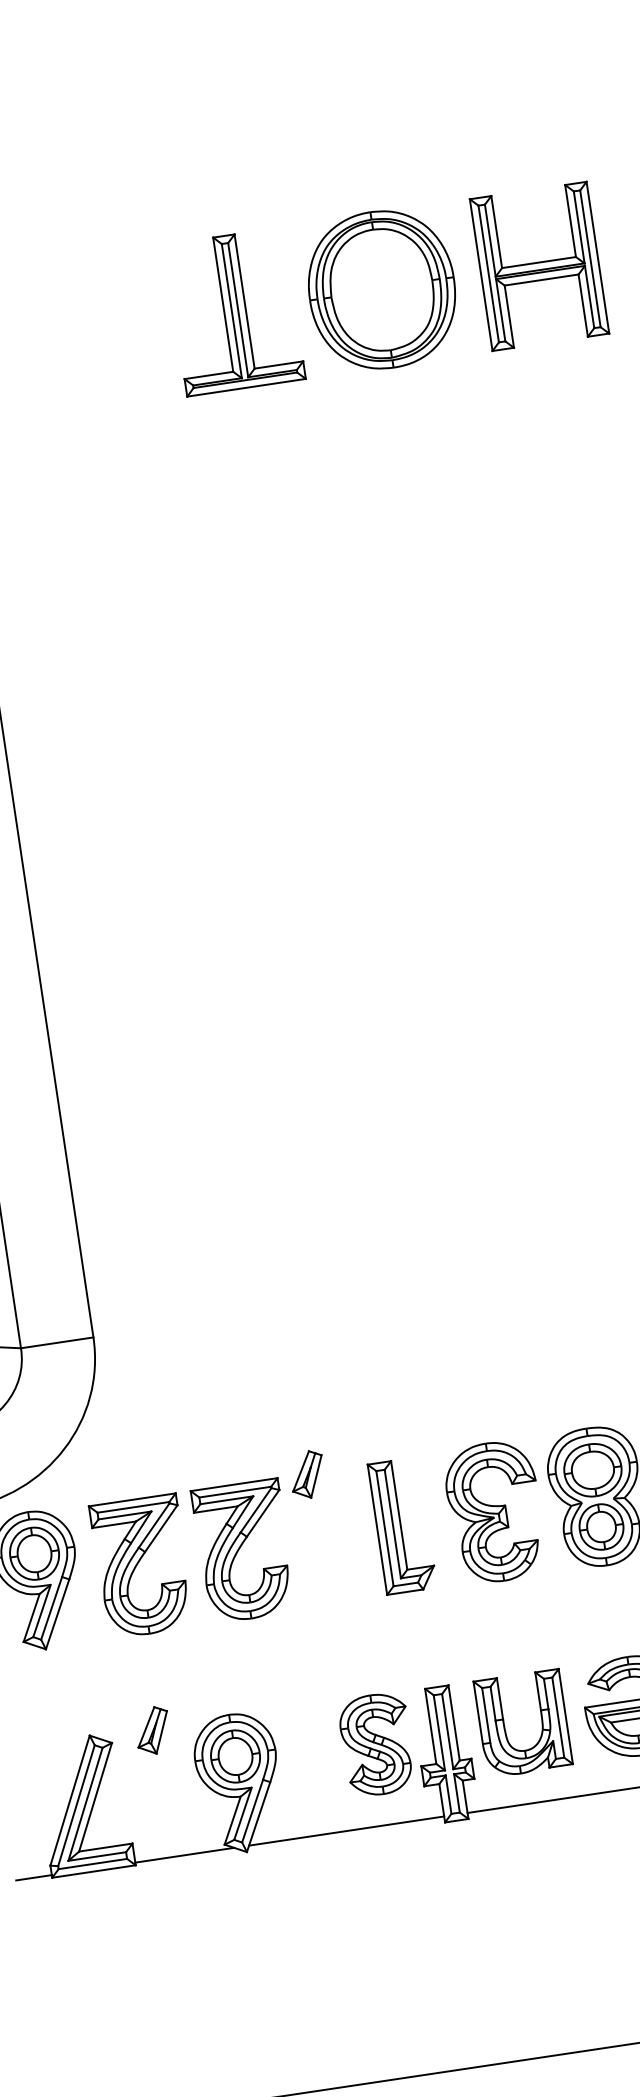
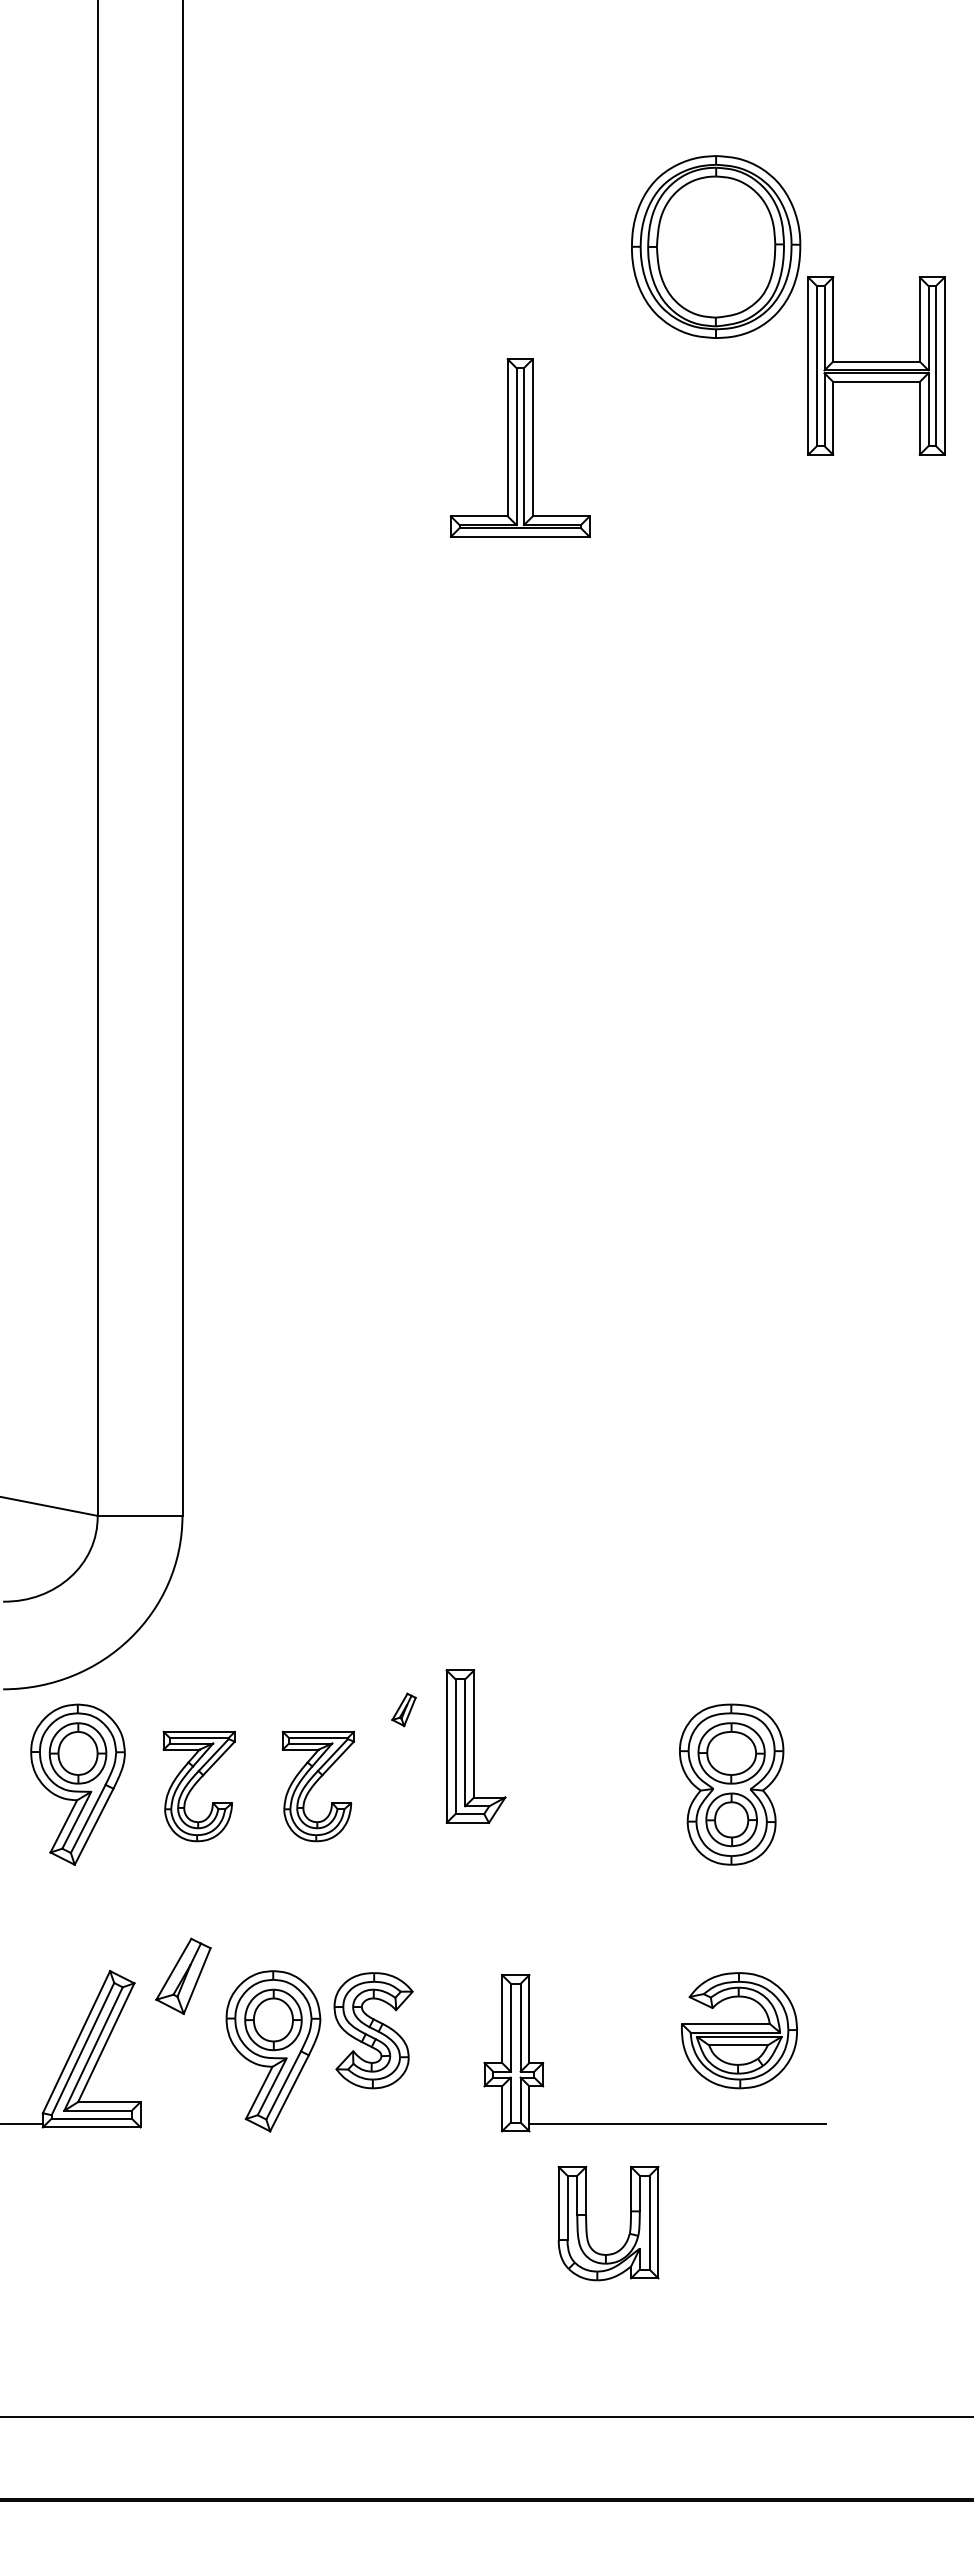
part: (382, 289) -> (716, 246), moved
part: (234, 311) -> (519, 447), moved
part: (306, 1474) -> (403, 1709), size x0.6
part: (495, 1512) -> (612, 1784), removed
part: (402, 1525) -> (475, 1746), moved
part: (244, 1551) -> (318, 1786), size x0.7
part: (142, 1566) -> (199, 1786), size x0.7
part: (505, 1726) -> (587, 2223), moved
part: (152, 1730) -> (182, 1976), size x1.4
part: (377, 1744) -> (373, 2030), moved
line: (346, 1831) -> (387, 2124), removed
line: (184, 1855) -> (198, 2124), removed

